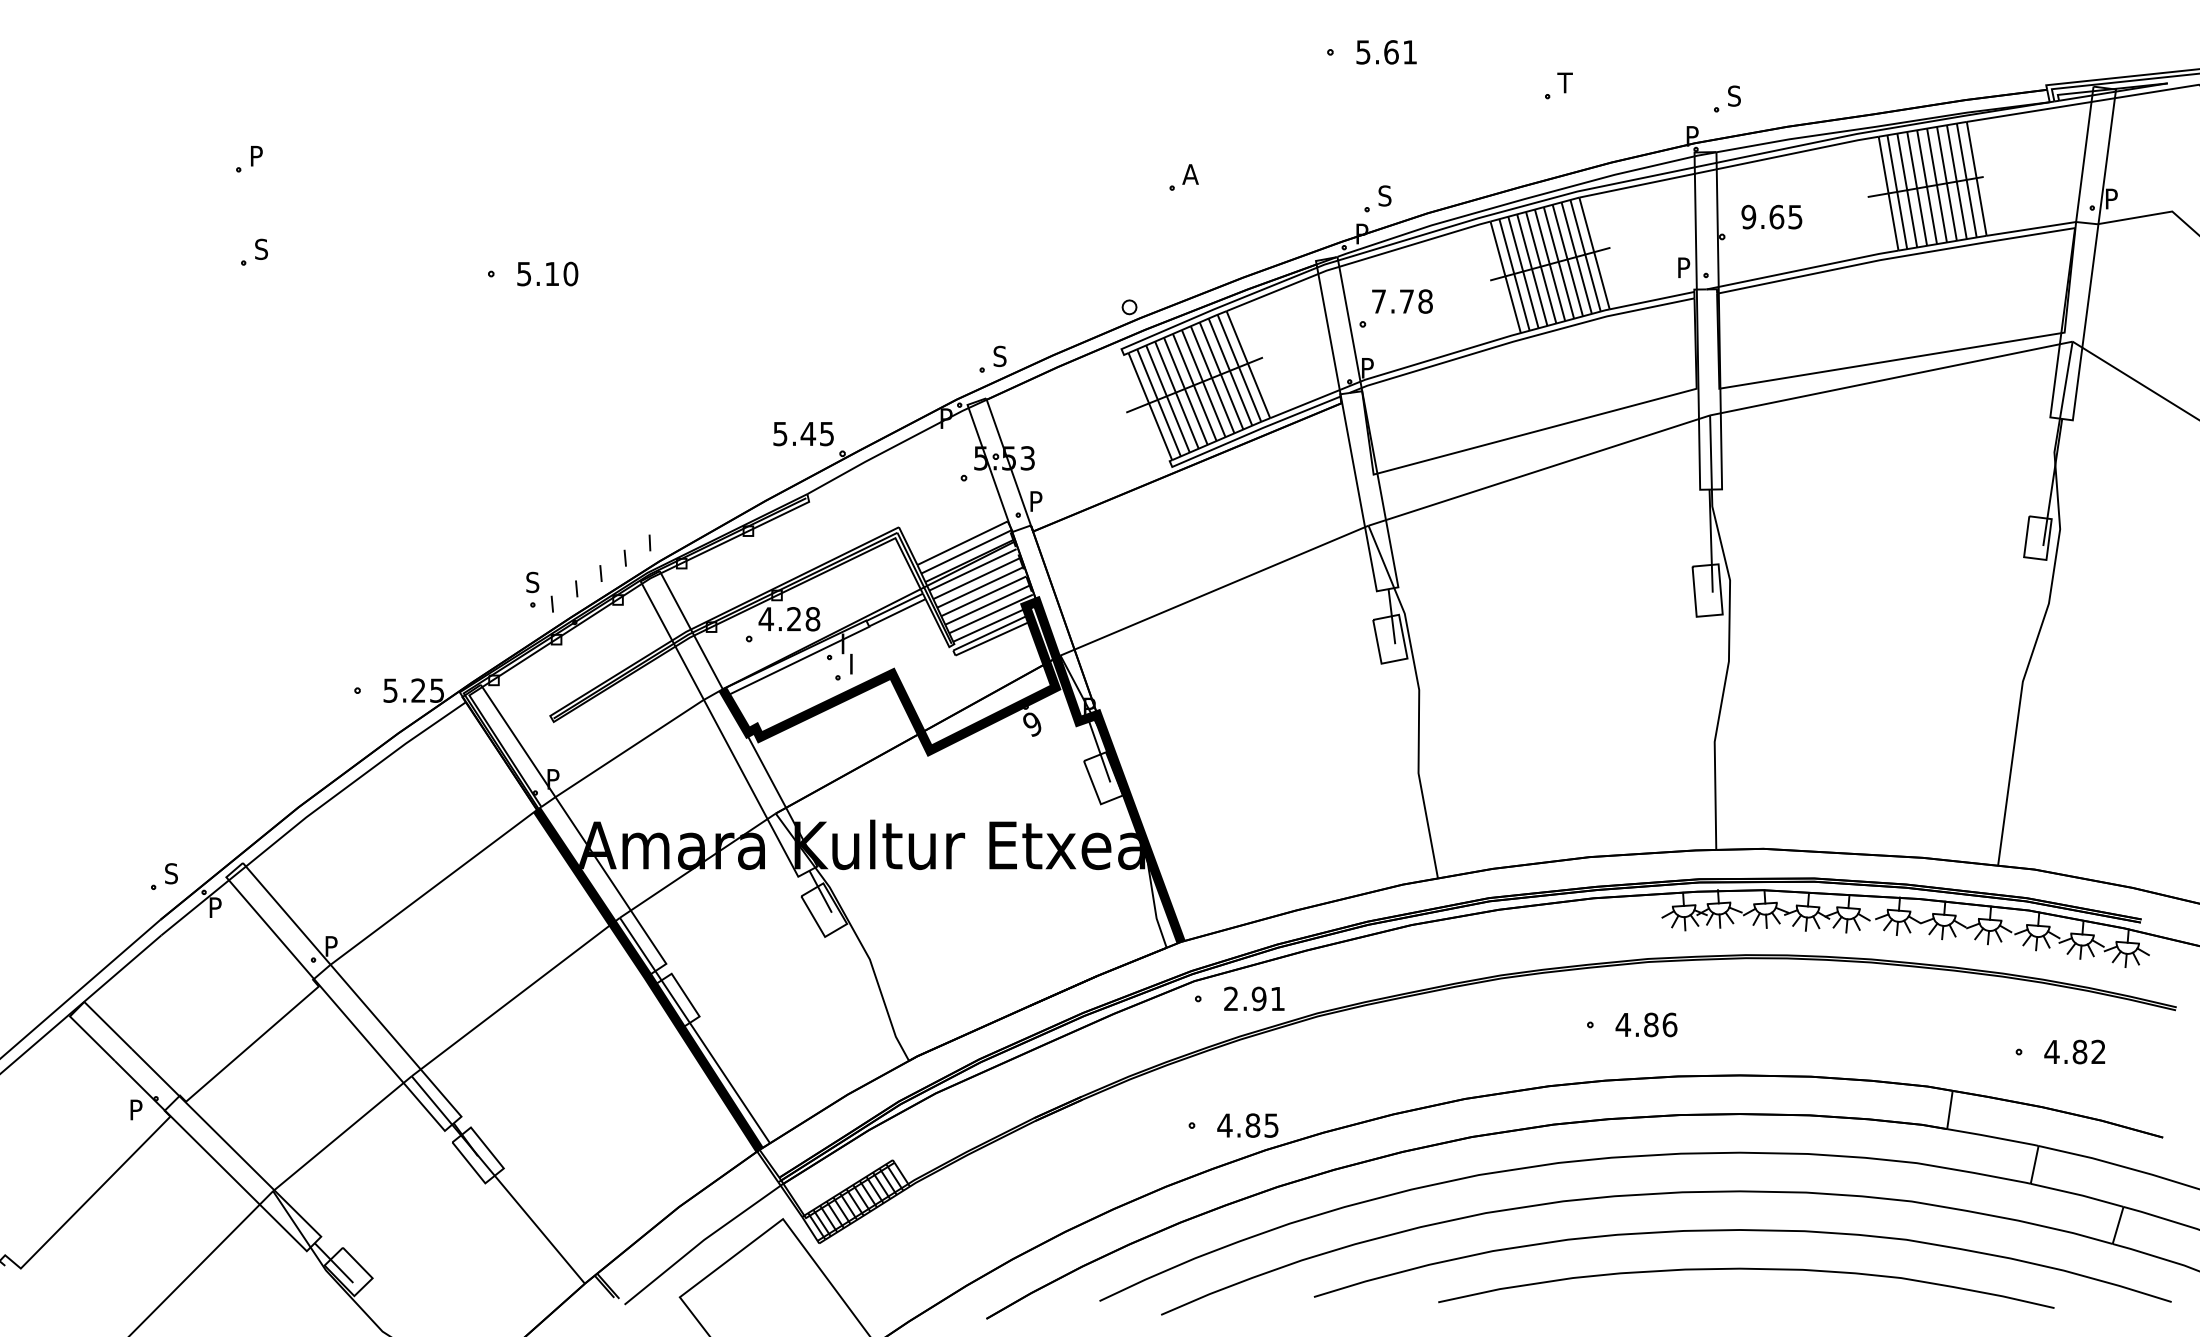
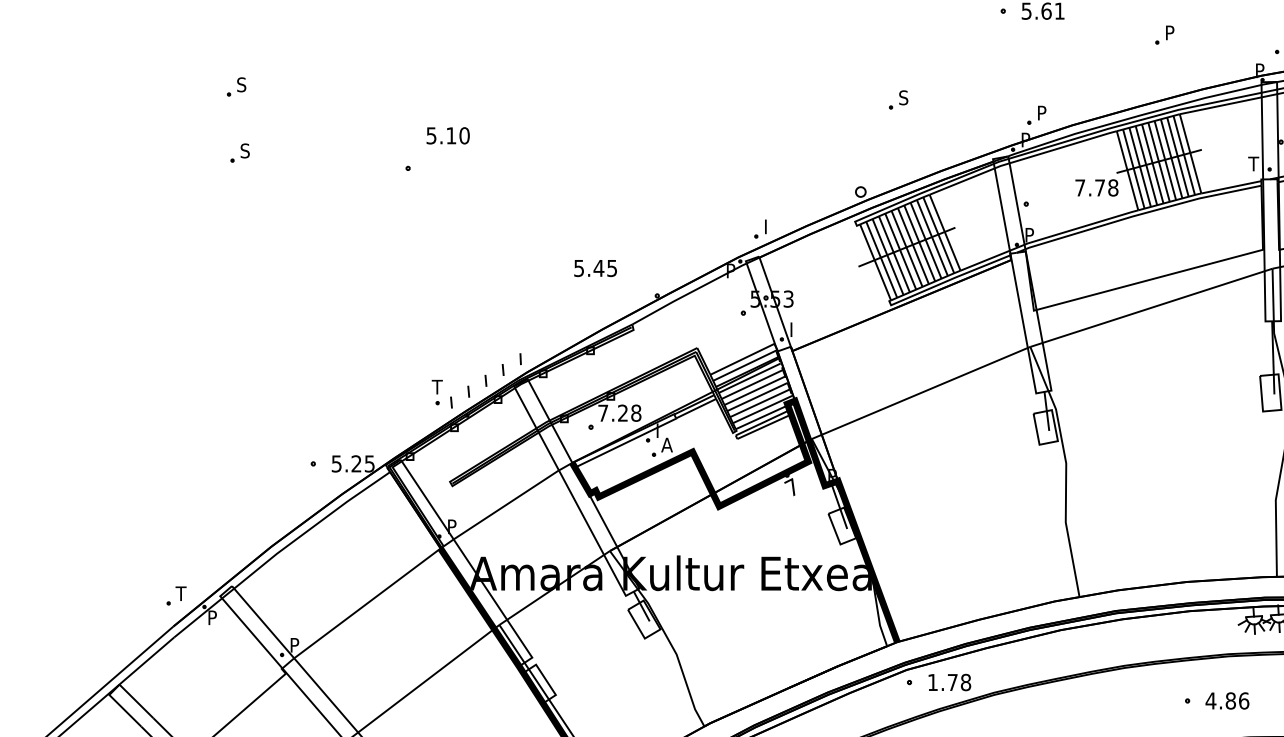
text: (1564, 82) -> (1169, 32), T -> P
text: (256, 155) -> (241, 84), P -> S
text: (1190, 174) -> (904, 97), A -> S
text: (1384, 195) -> (1041, 112), S -> P
text: (1683, 267) -> (1253, 163), P -> T
text: (547, 273) -> (448, 135), moved
text: (1402, 301) -> (1096, 187), moved
text: (999, 356) -> (768, 226), S -> I
text: (803, 434) -> (595, 268), moved
text: (1037, 497) -> (795, 326), P -> I
text: (532, 582) -> (437, 387), S -> T
text: (766, 619) -> (603, 413), 4.28 -> 7.28
text: (856, 663) -> (667, 444), I -> A
text: (1031, 723) -> (791, 487), 9 -> 7
text: (170, 873) -> (180, 593), S -> T
text: (1254, 998) -> (949, 682), 2.91 -> 1.78

